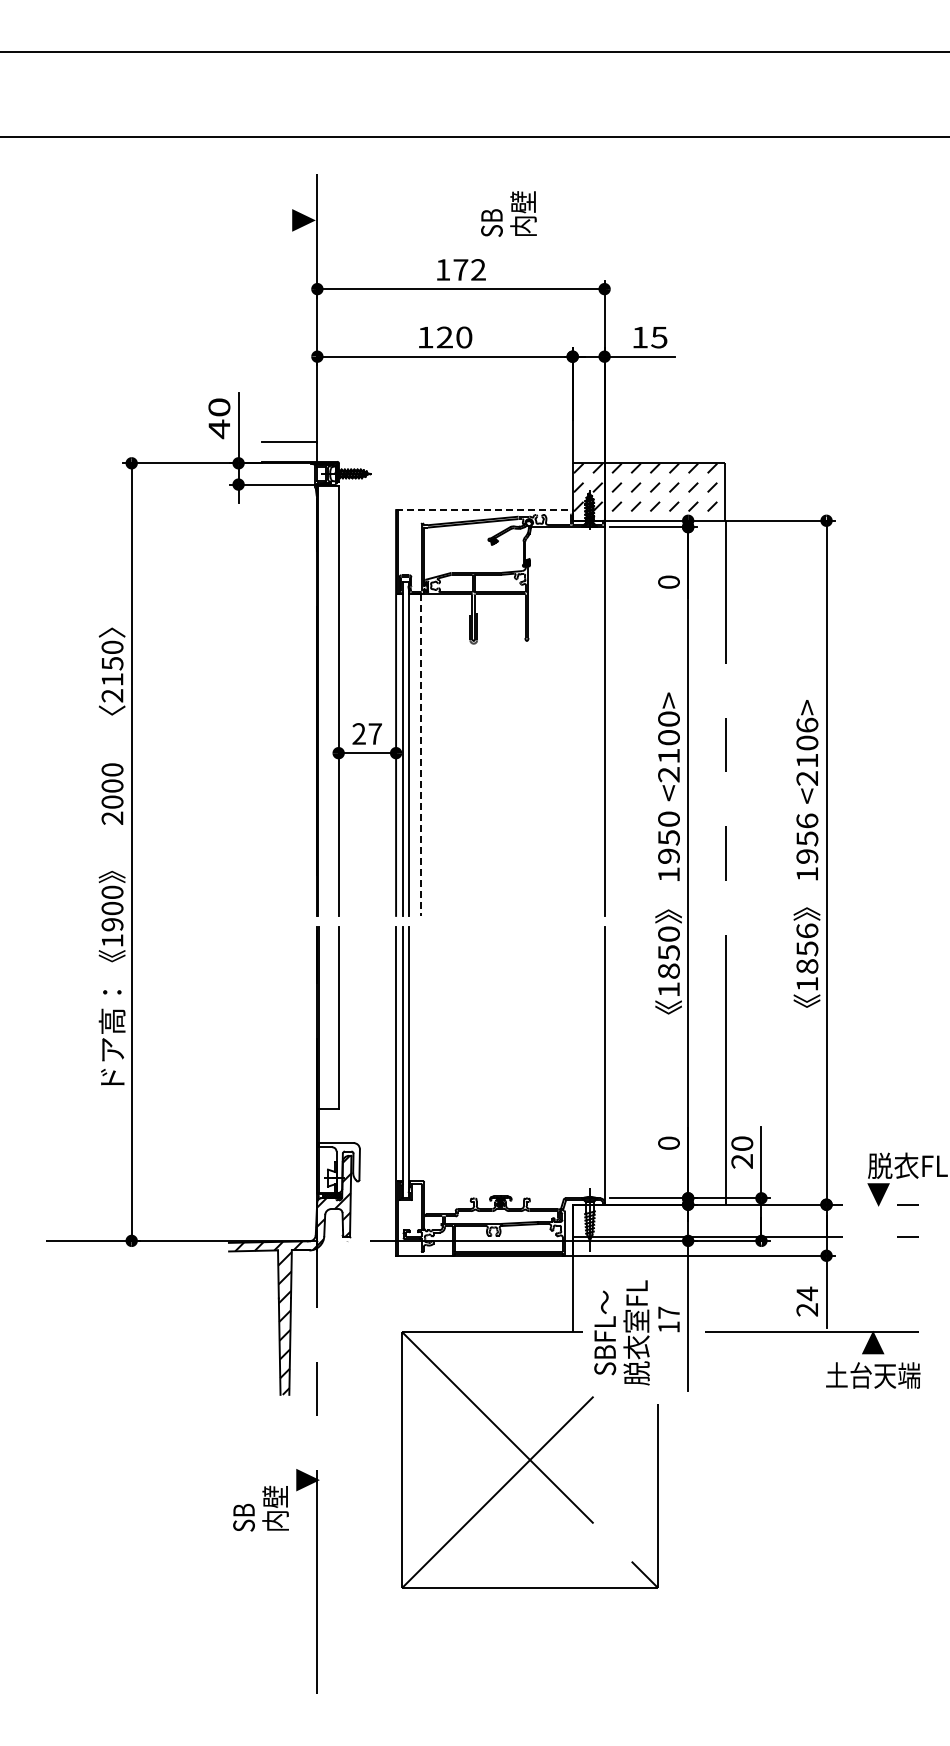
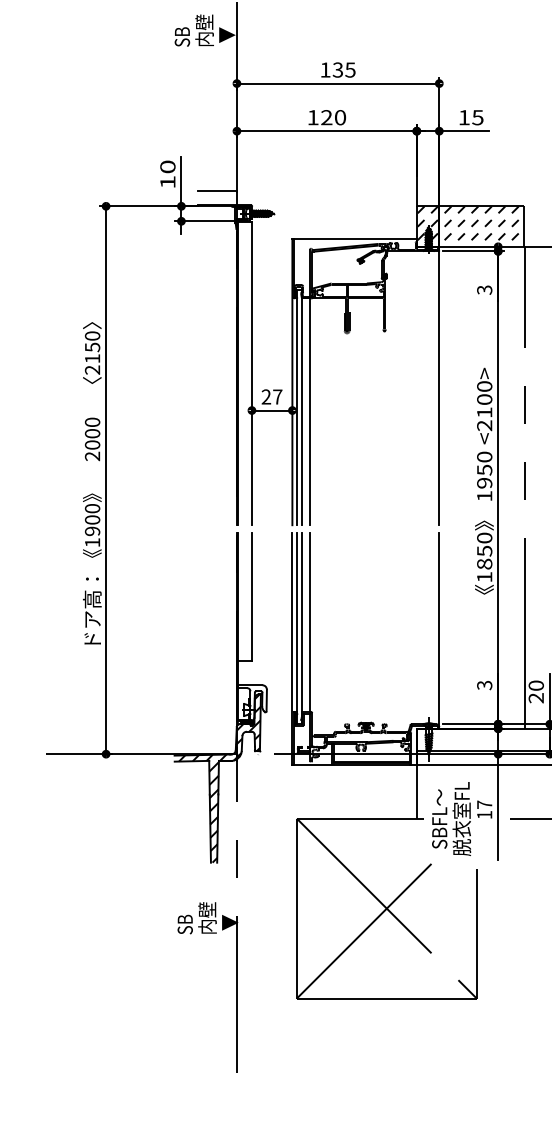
text: (508, 213) -> (194, 30), moved
text: (469, 269) -> (344, 69), 172 -> 135
text: (218, 429) -> (167, 182), 40 -> 10
line: (484, 510) -> (354, 239), dashed -> solid
text: (668, 582) -> (484, 290), 0 -> 3
line: (420, 755) -> (309, 412), dashed -> solid
line: (420, 1053) -> (309, 622), added
text: (668, 1143) -> (484, 685), 0 -> 3
text: (260, 1508) -> (196, 918), moved

